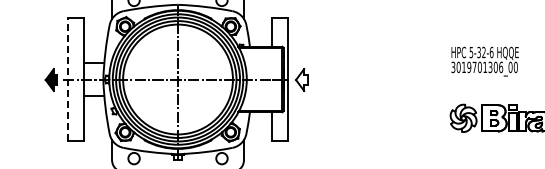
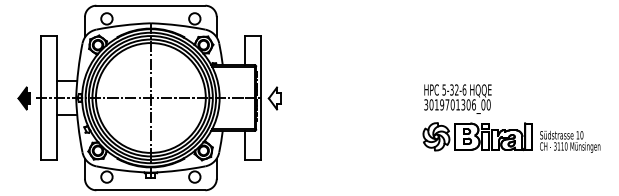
text: (484, 61) -> (457, 98), moved
line: (68, 80) -> (41, 98), dashed -> solid

